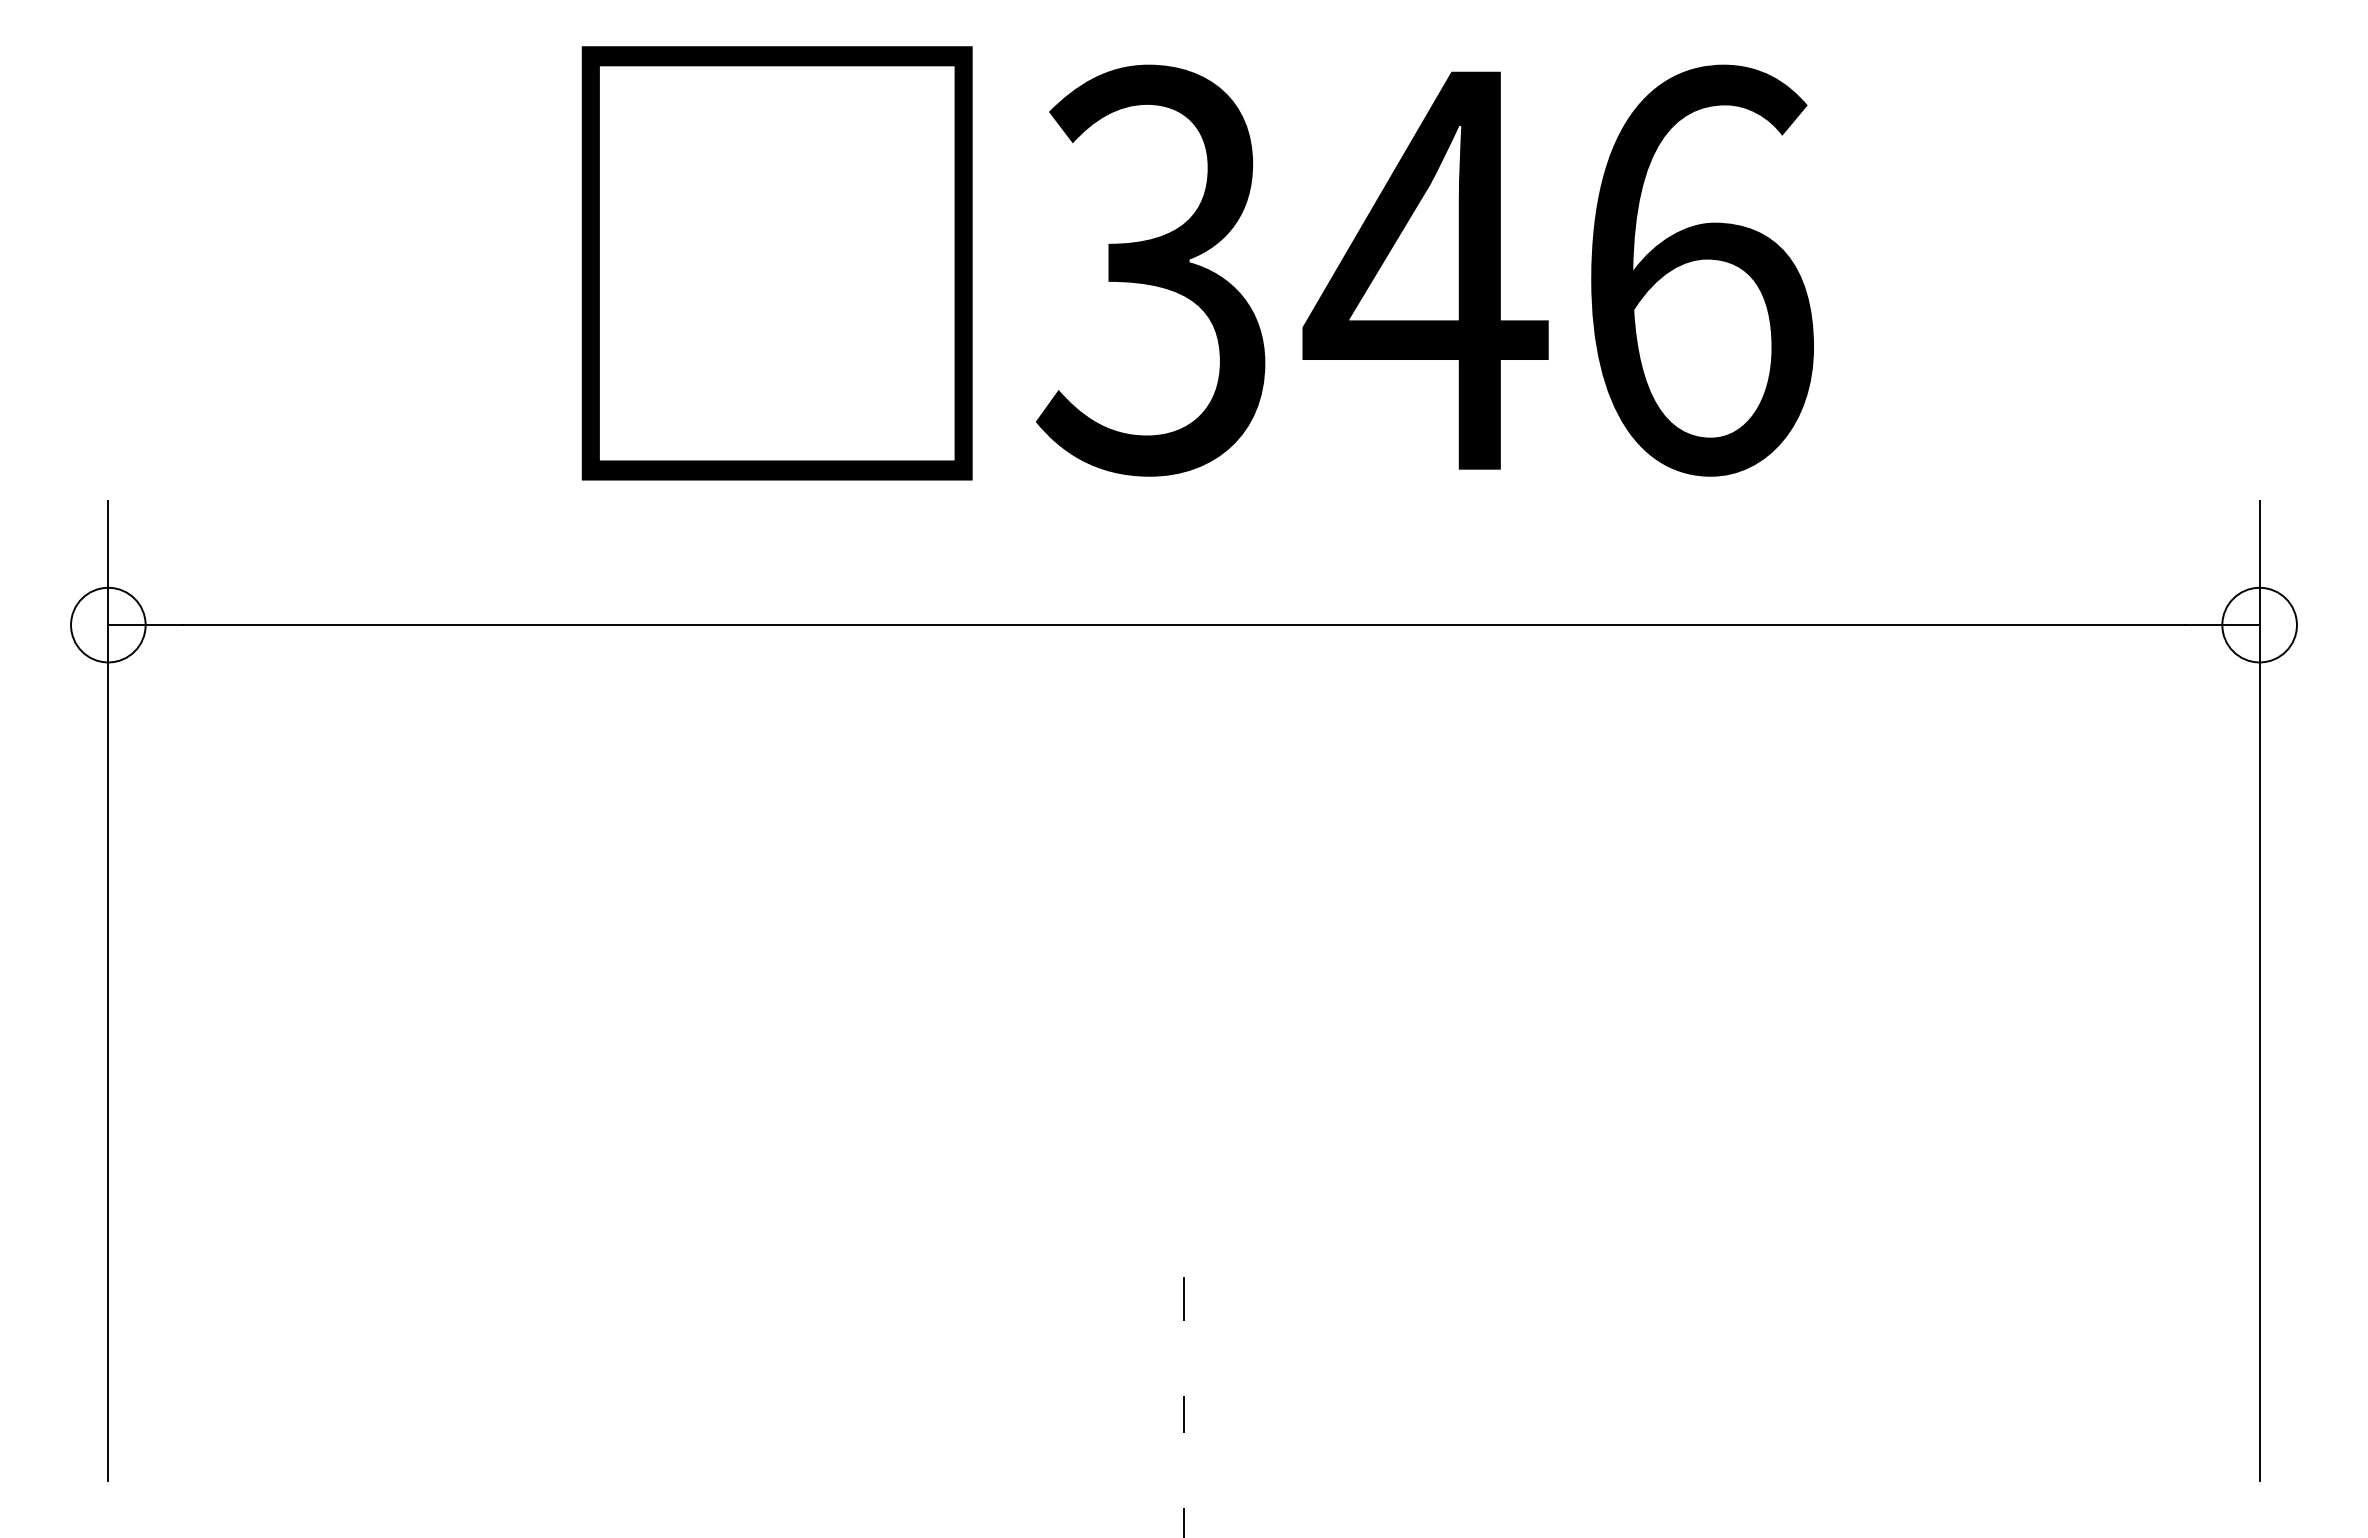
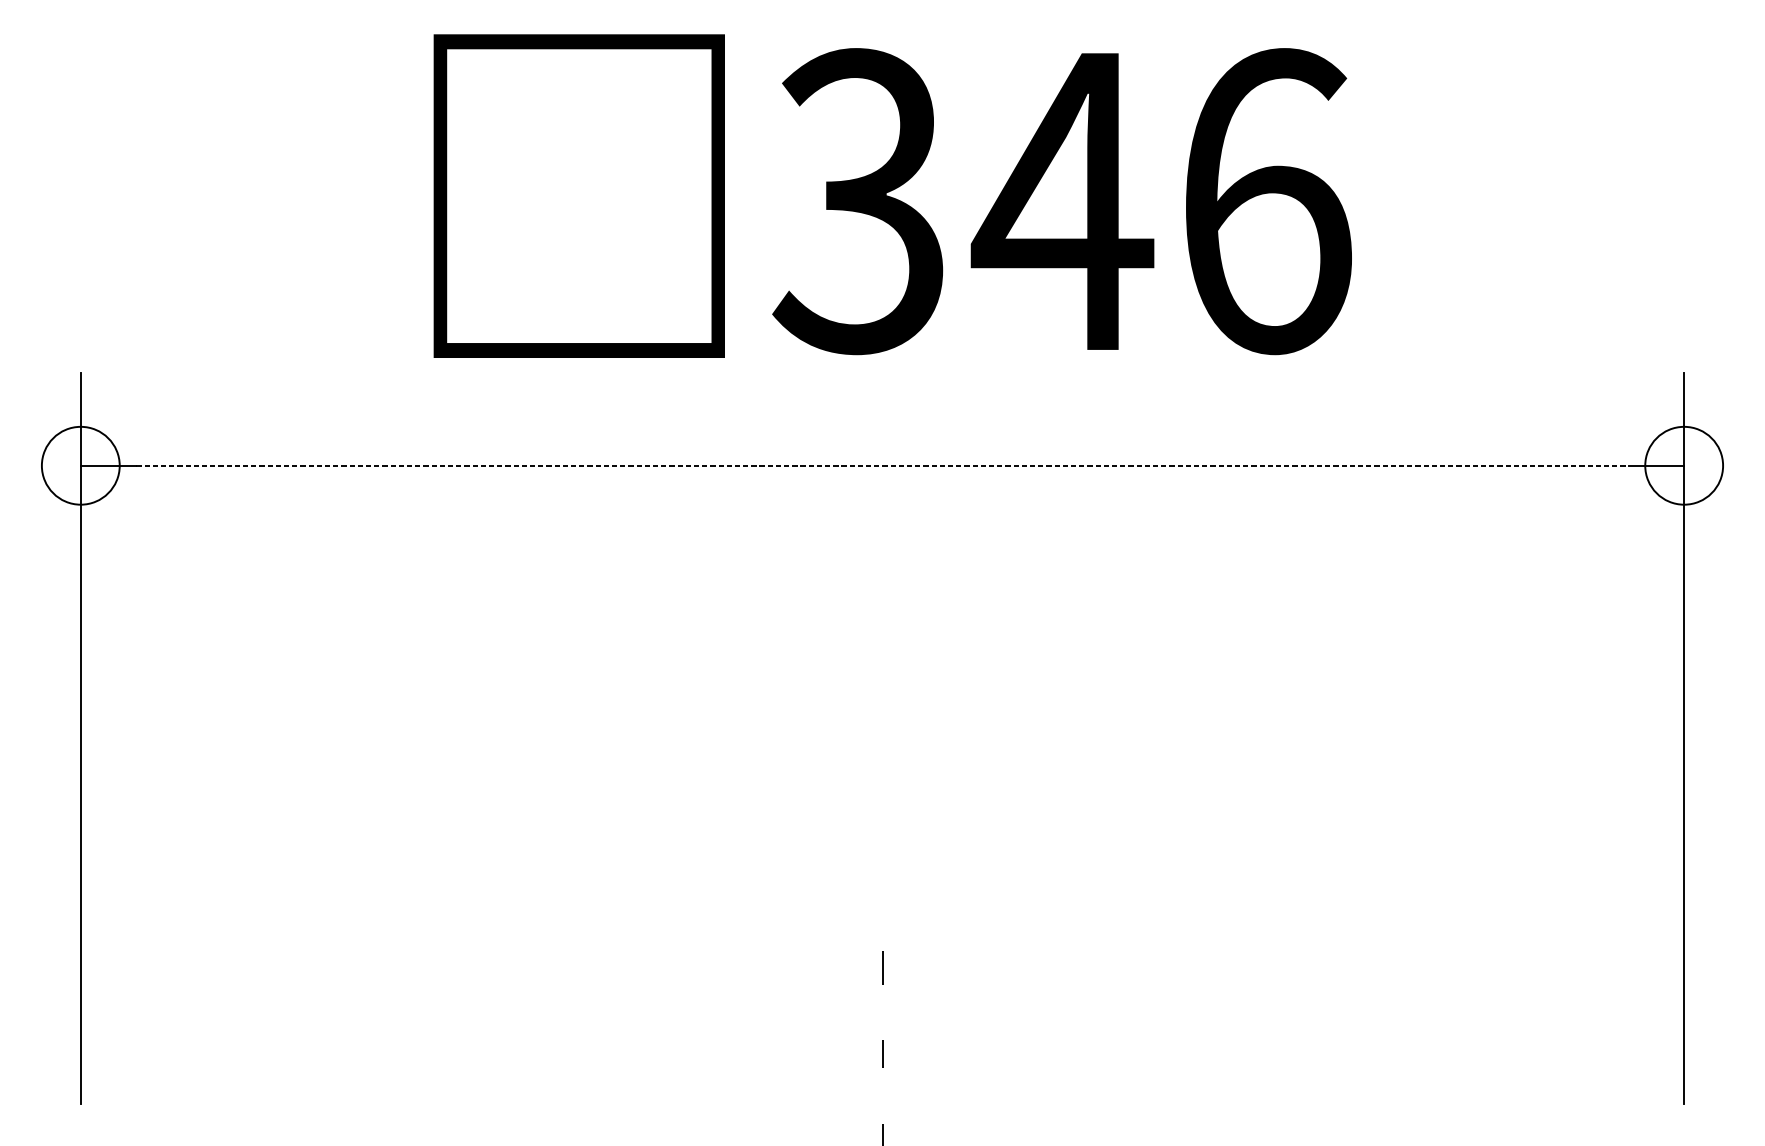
circle: (108, 624) -> (80, 465), size x1.4
circle: (2259, 624) -> (1684, 465), size x1.4
line: (1184, 625) -> (882, 466), solid -> dashed

